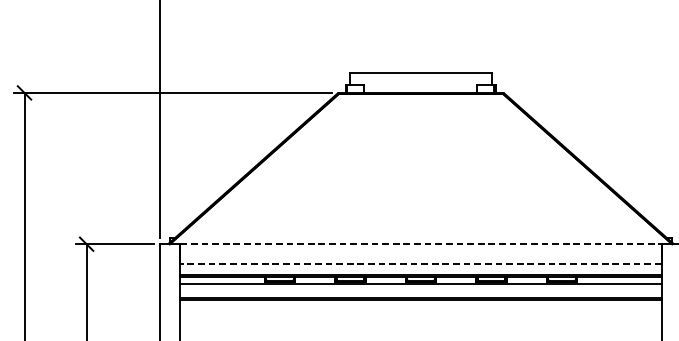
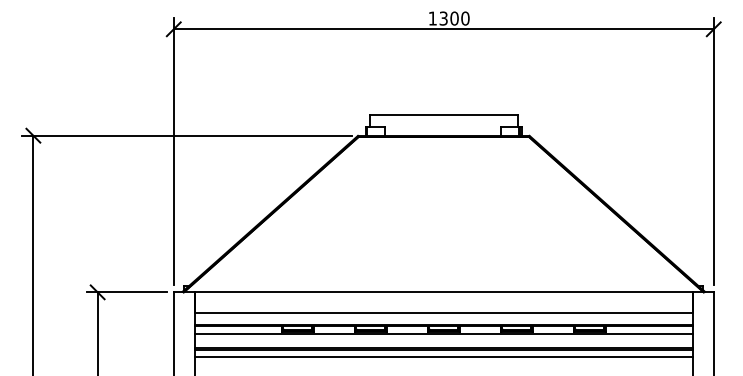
line: (421, 244) -> (444, 292), dashed -> solid
line: (420, 264) -> (443, 313), dashed -> solid
line: (420, 307) -> (443, 357), added

